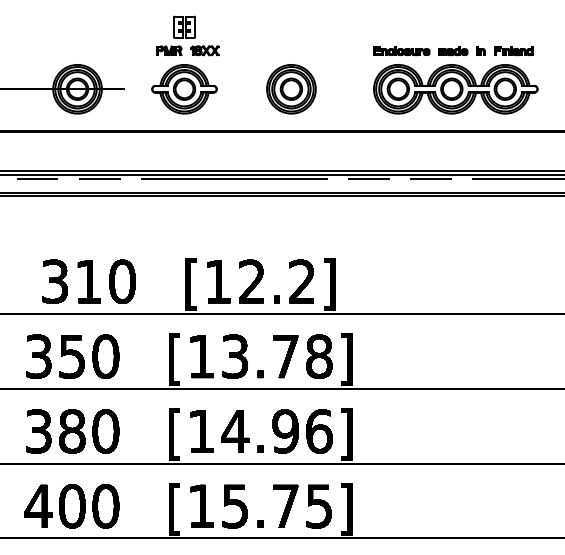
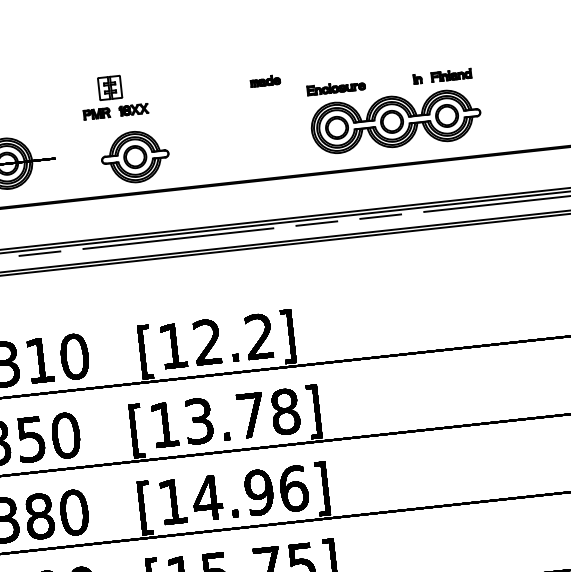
part: (453, 51) -> (265, 81), moved
part: (184, 89) -> (135, 157), moved
part: (291, 89) -> (227, 140), removed

